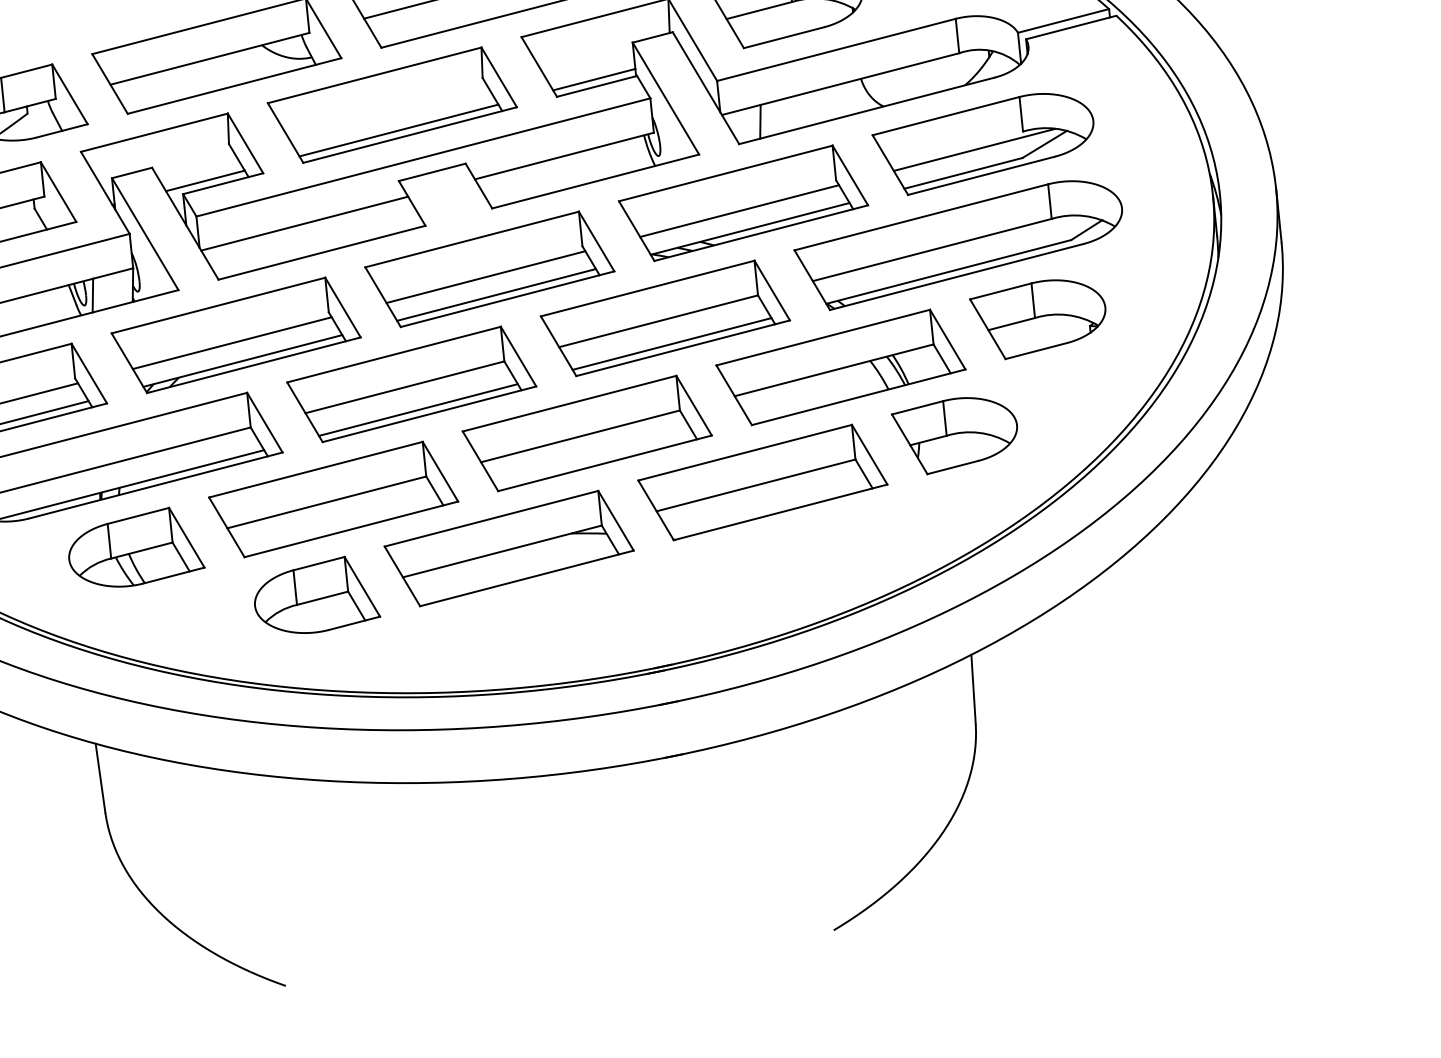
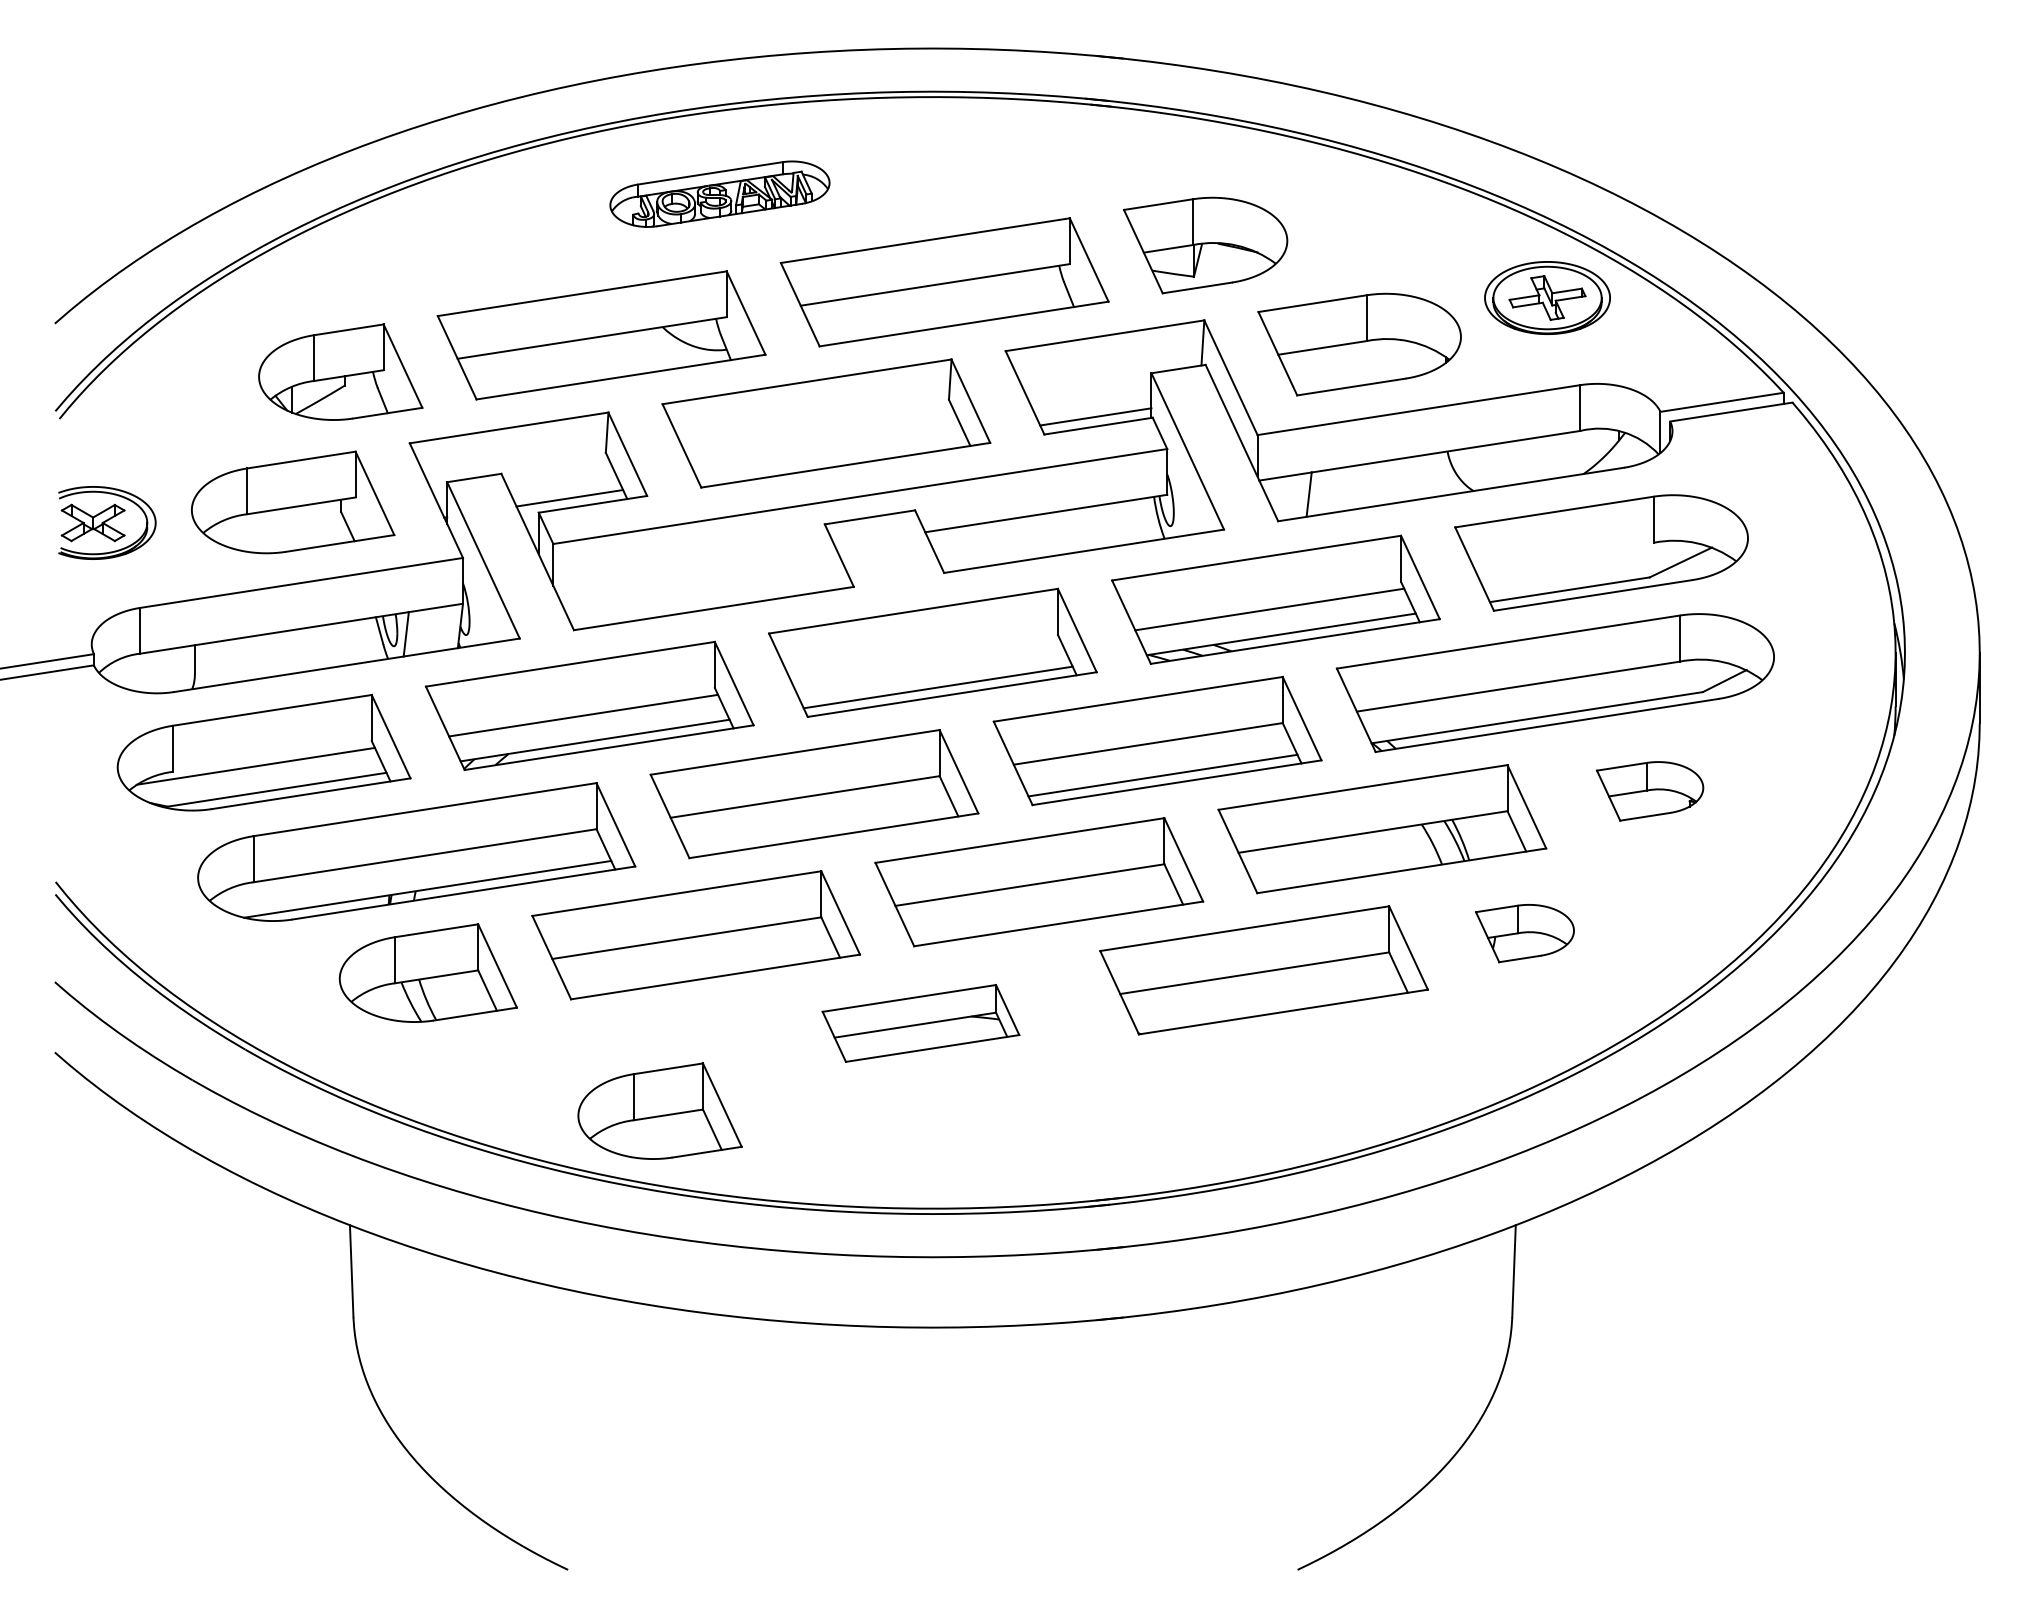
line: (398, 130) -> (831, 457), removed
line: (974, 150) -> (1587, 560), removed
line: (304, 223) -> (694, 567), removed
line: (485, 277) -> (926, 662), removed
part: (1038, 318) -> (1649, 791), size x0.6
line: (418, 409) -> (819, 828), removed
part: (955, 434) -> (1524, 933), size x0.6
part: (508, 548) -> (920, 1023), size x0.6
part: (315, 595) -> (659, 1110), moved

